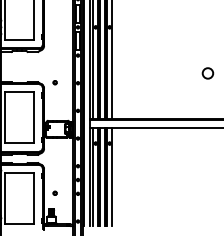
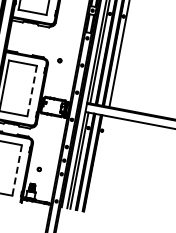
line: (33, 117) -> (32, 90), solid -> dashed
line: (112, 177) -> (98, 164), removed
line: (33, 198) -> (17, 170), solid -> dashed

